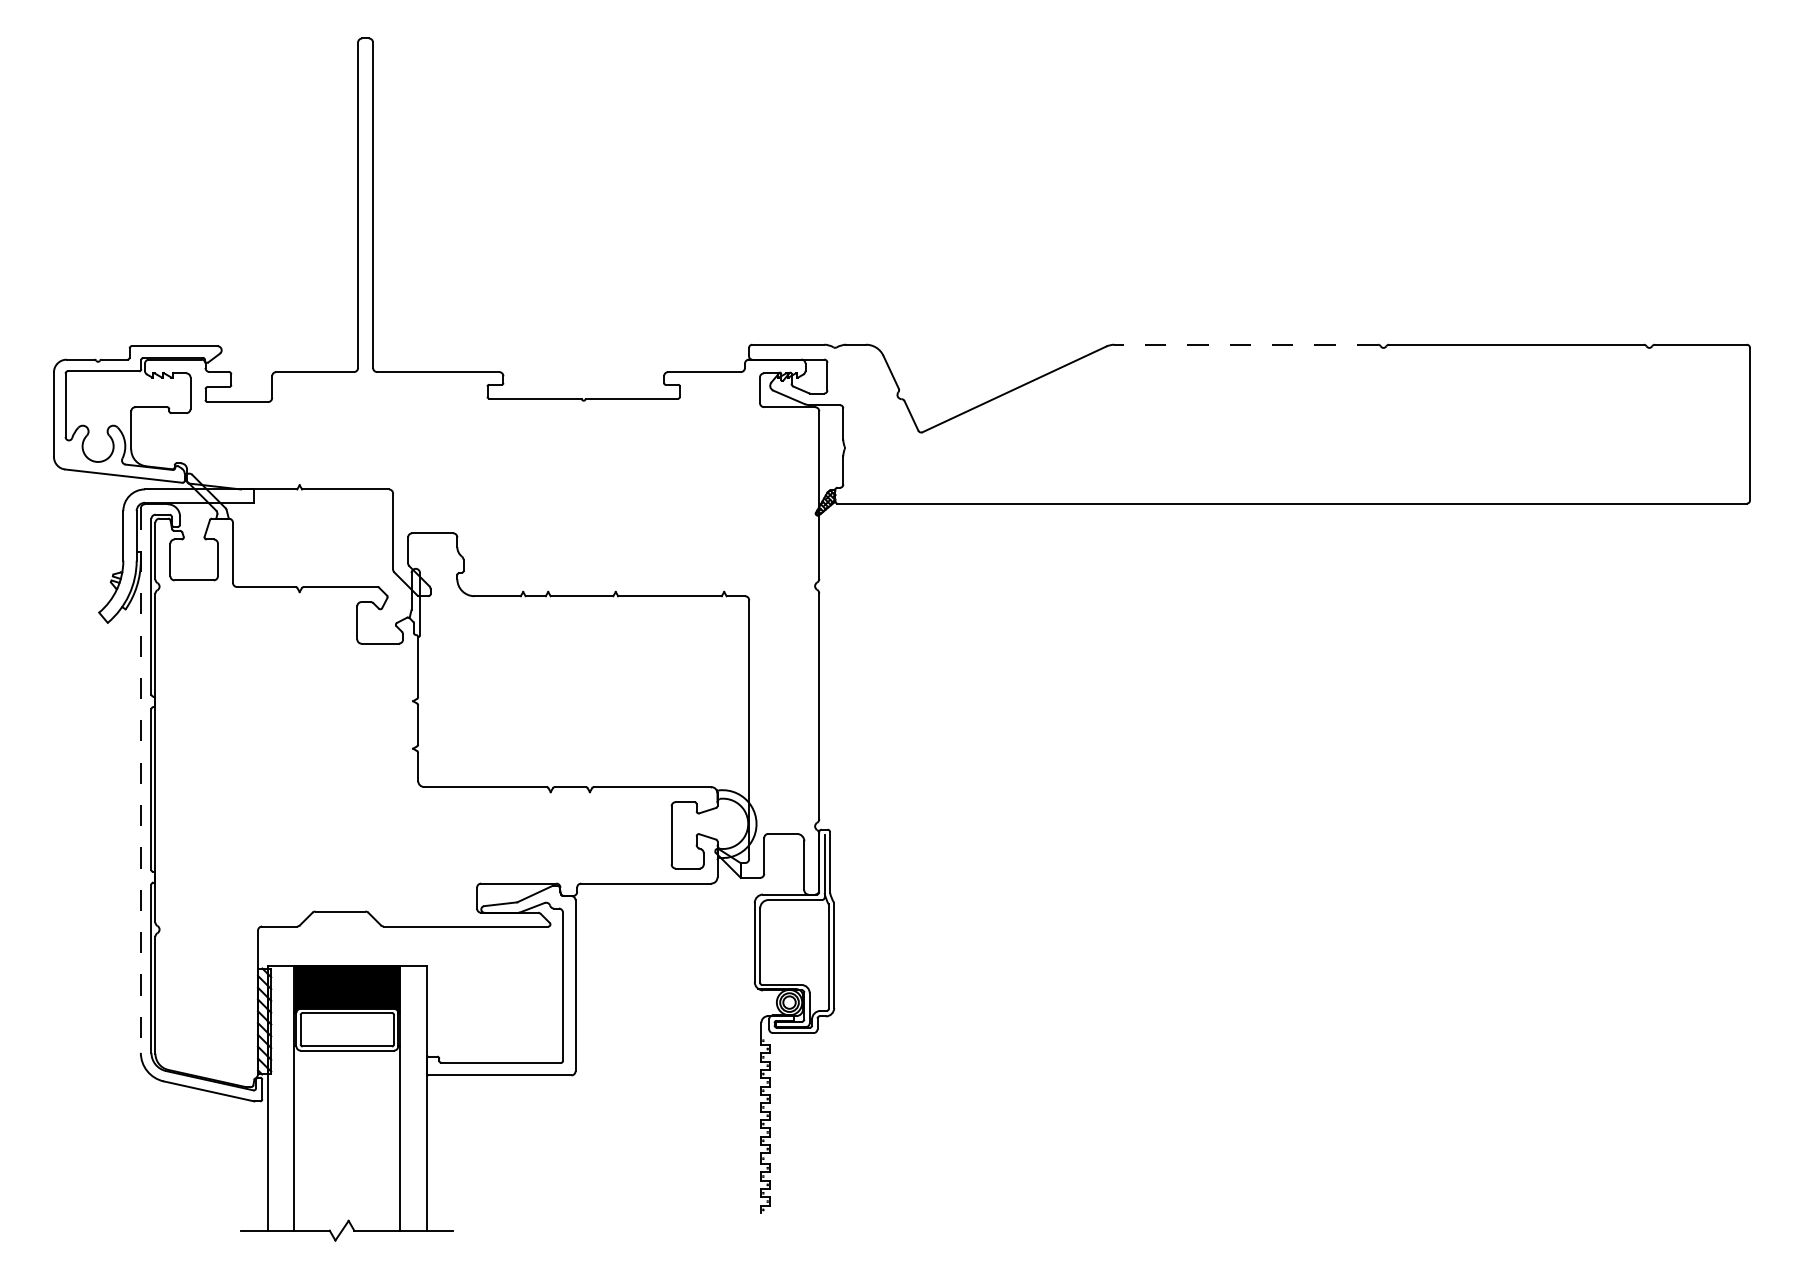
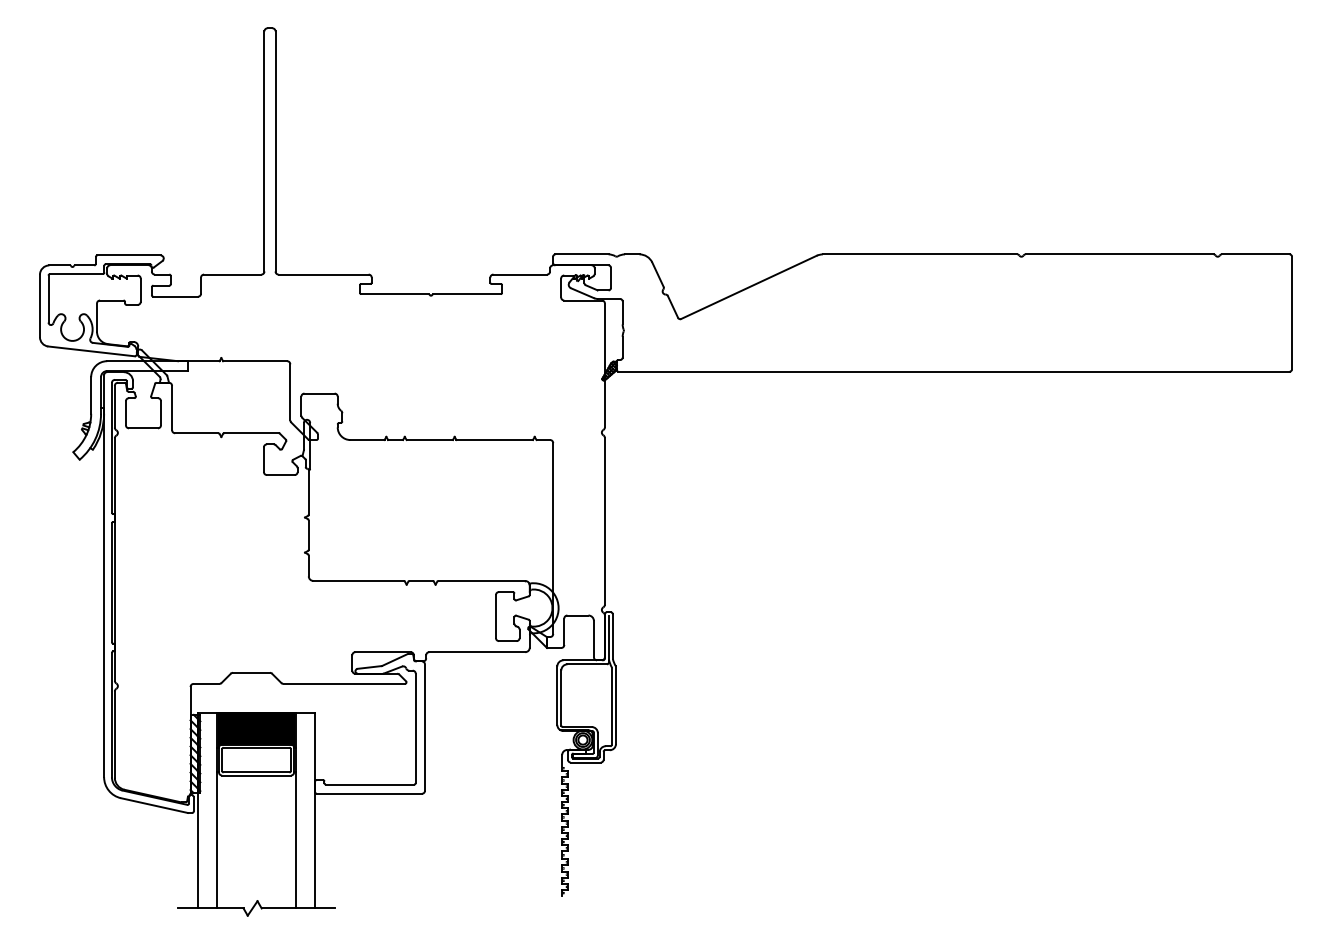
line: (1245, 344) -> (919, 254), dashed -> solid
line: (141, 781) -> (104, 576), dashed -> solid

